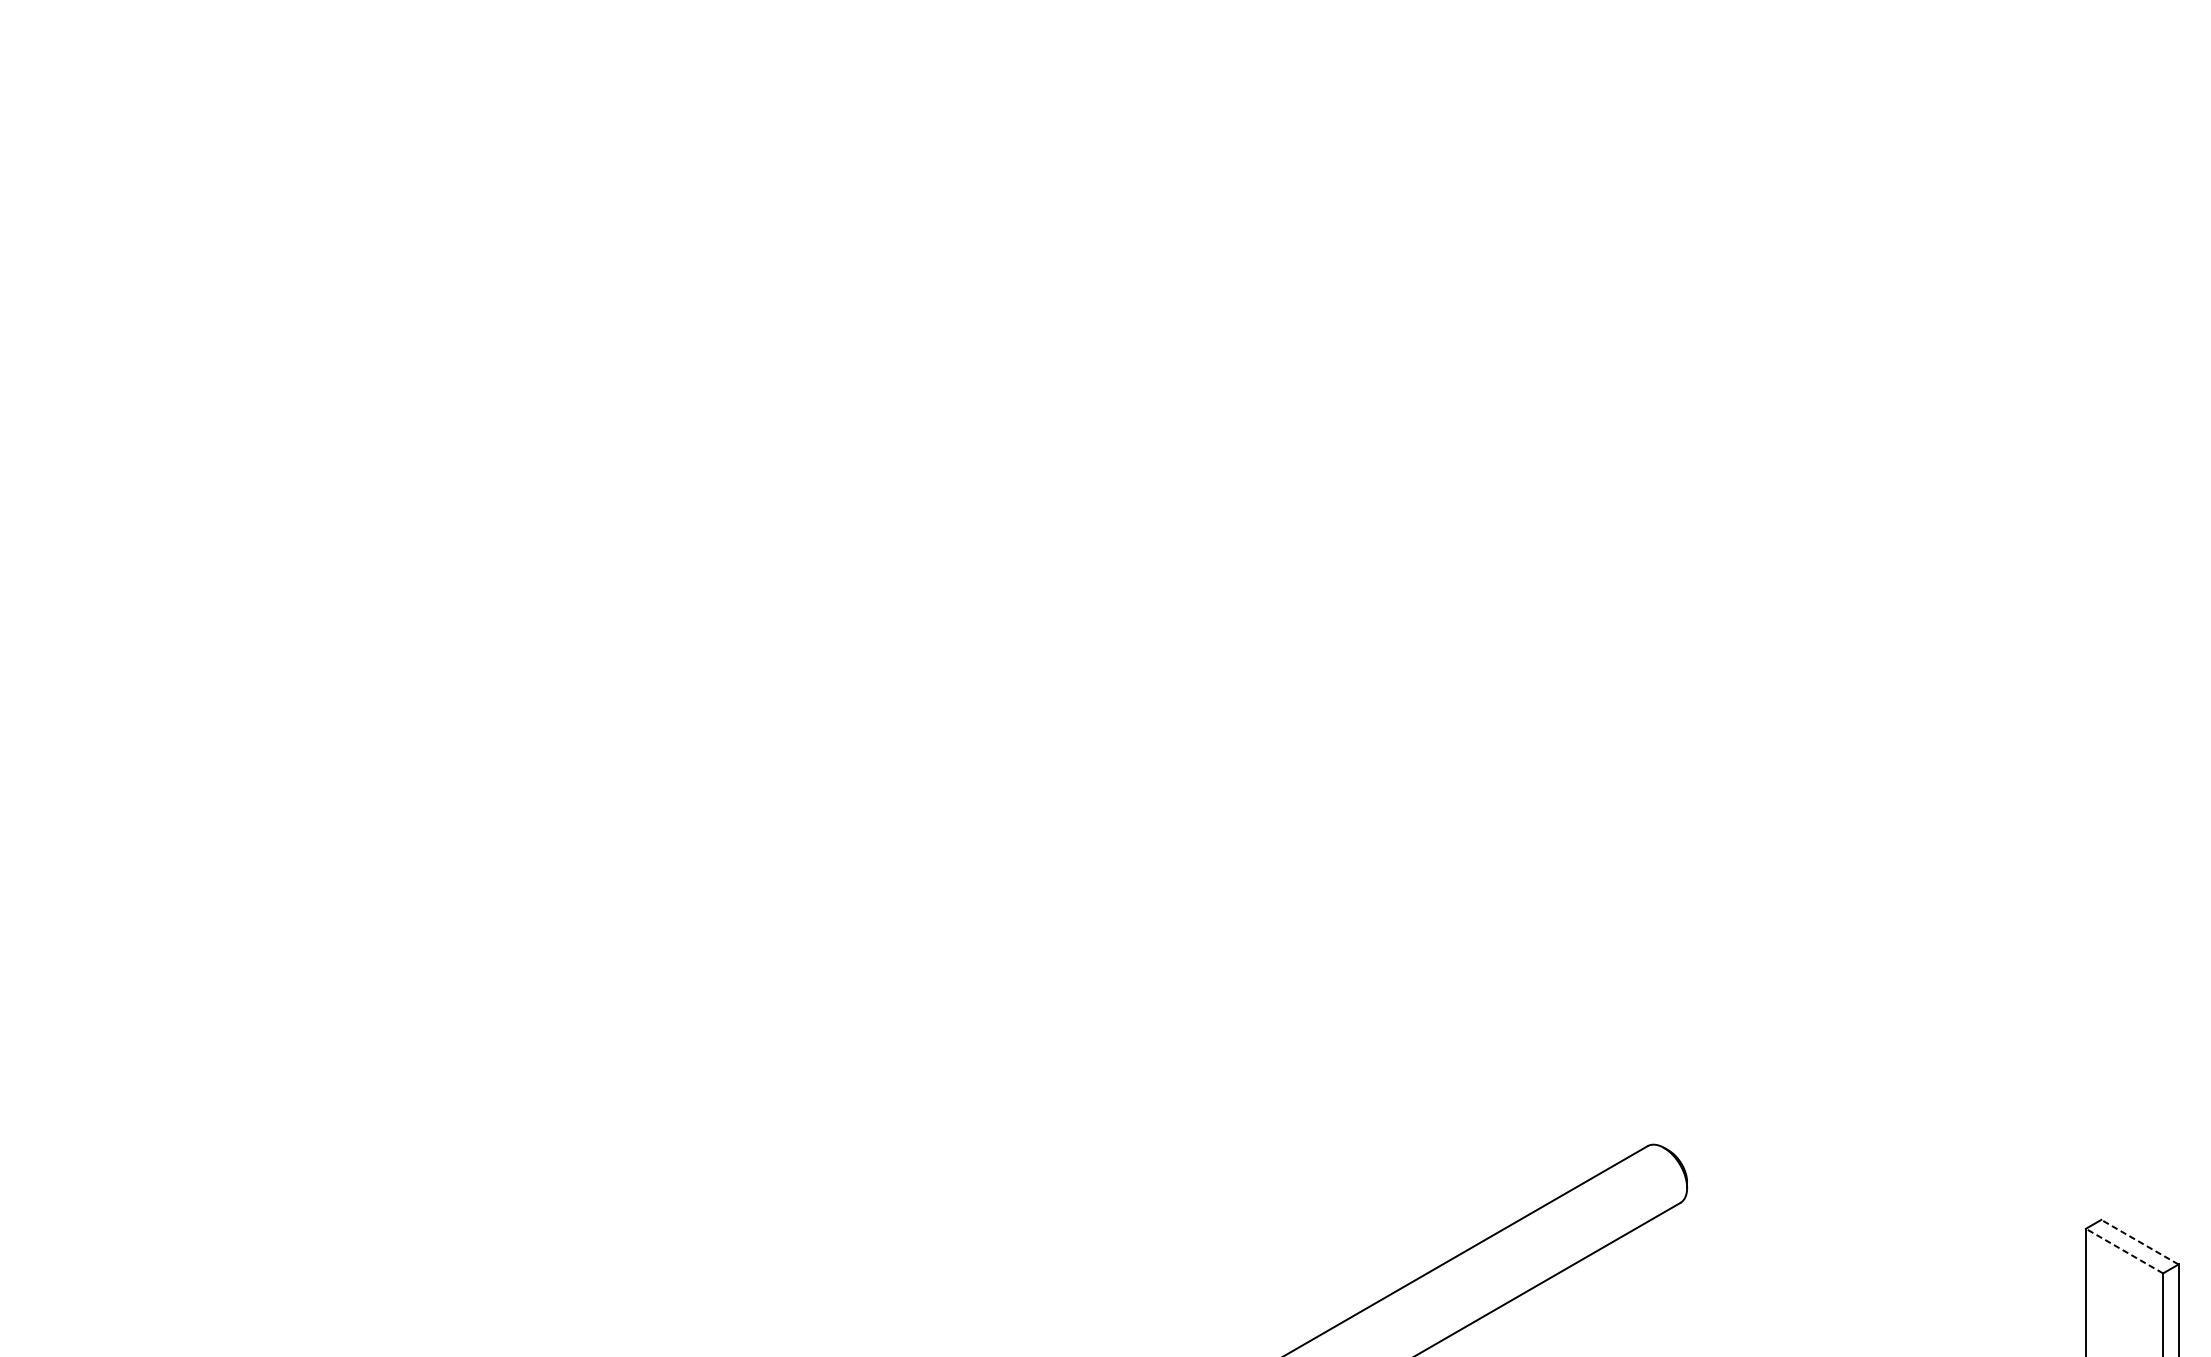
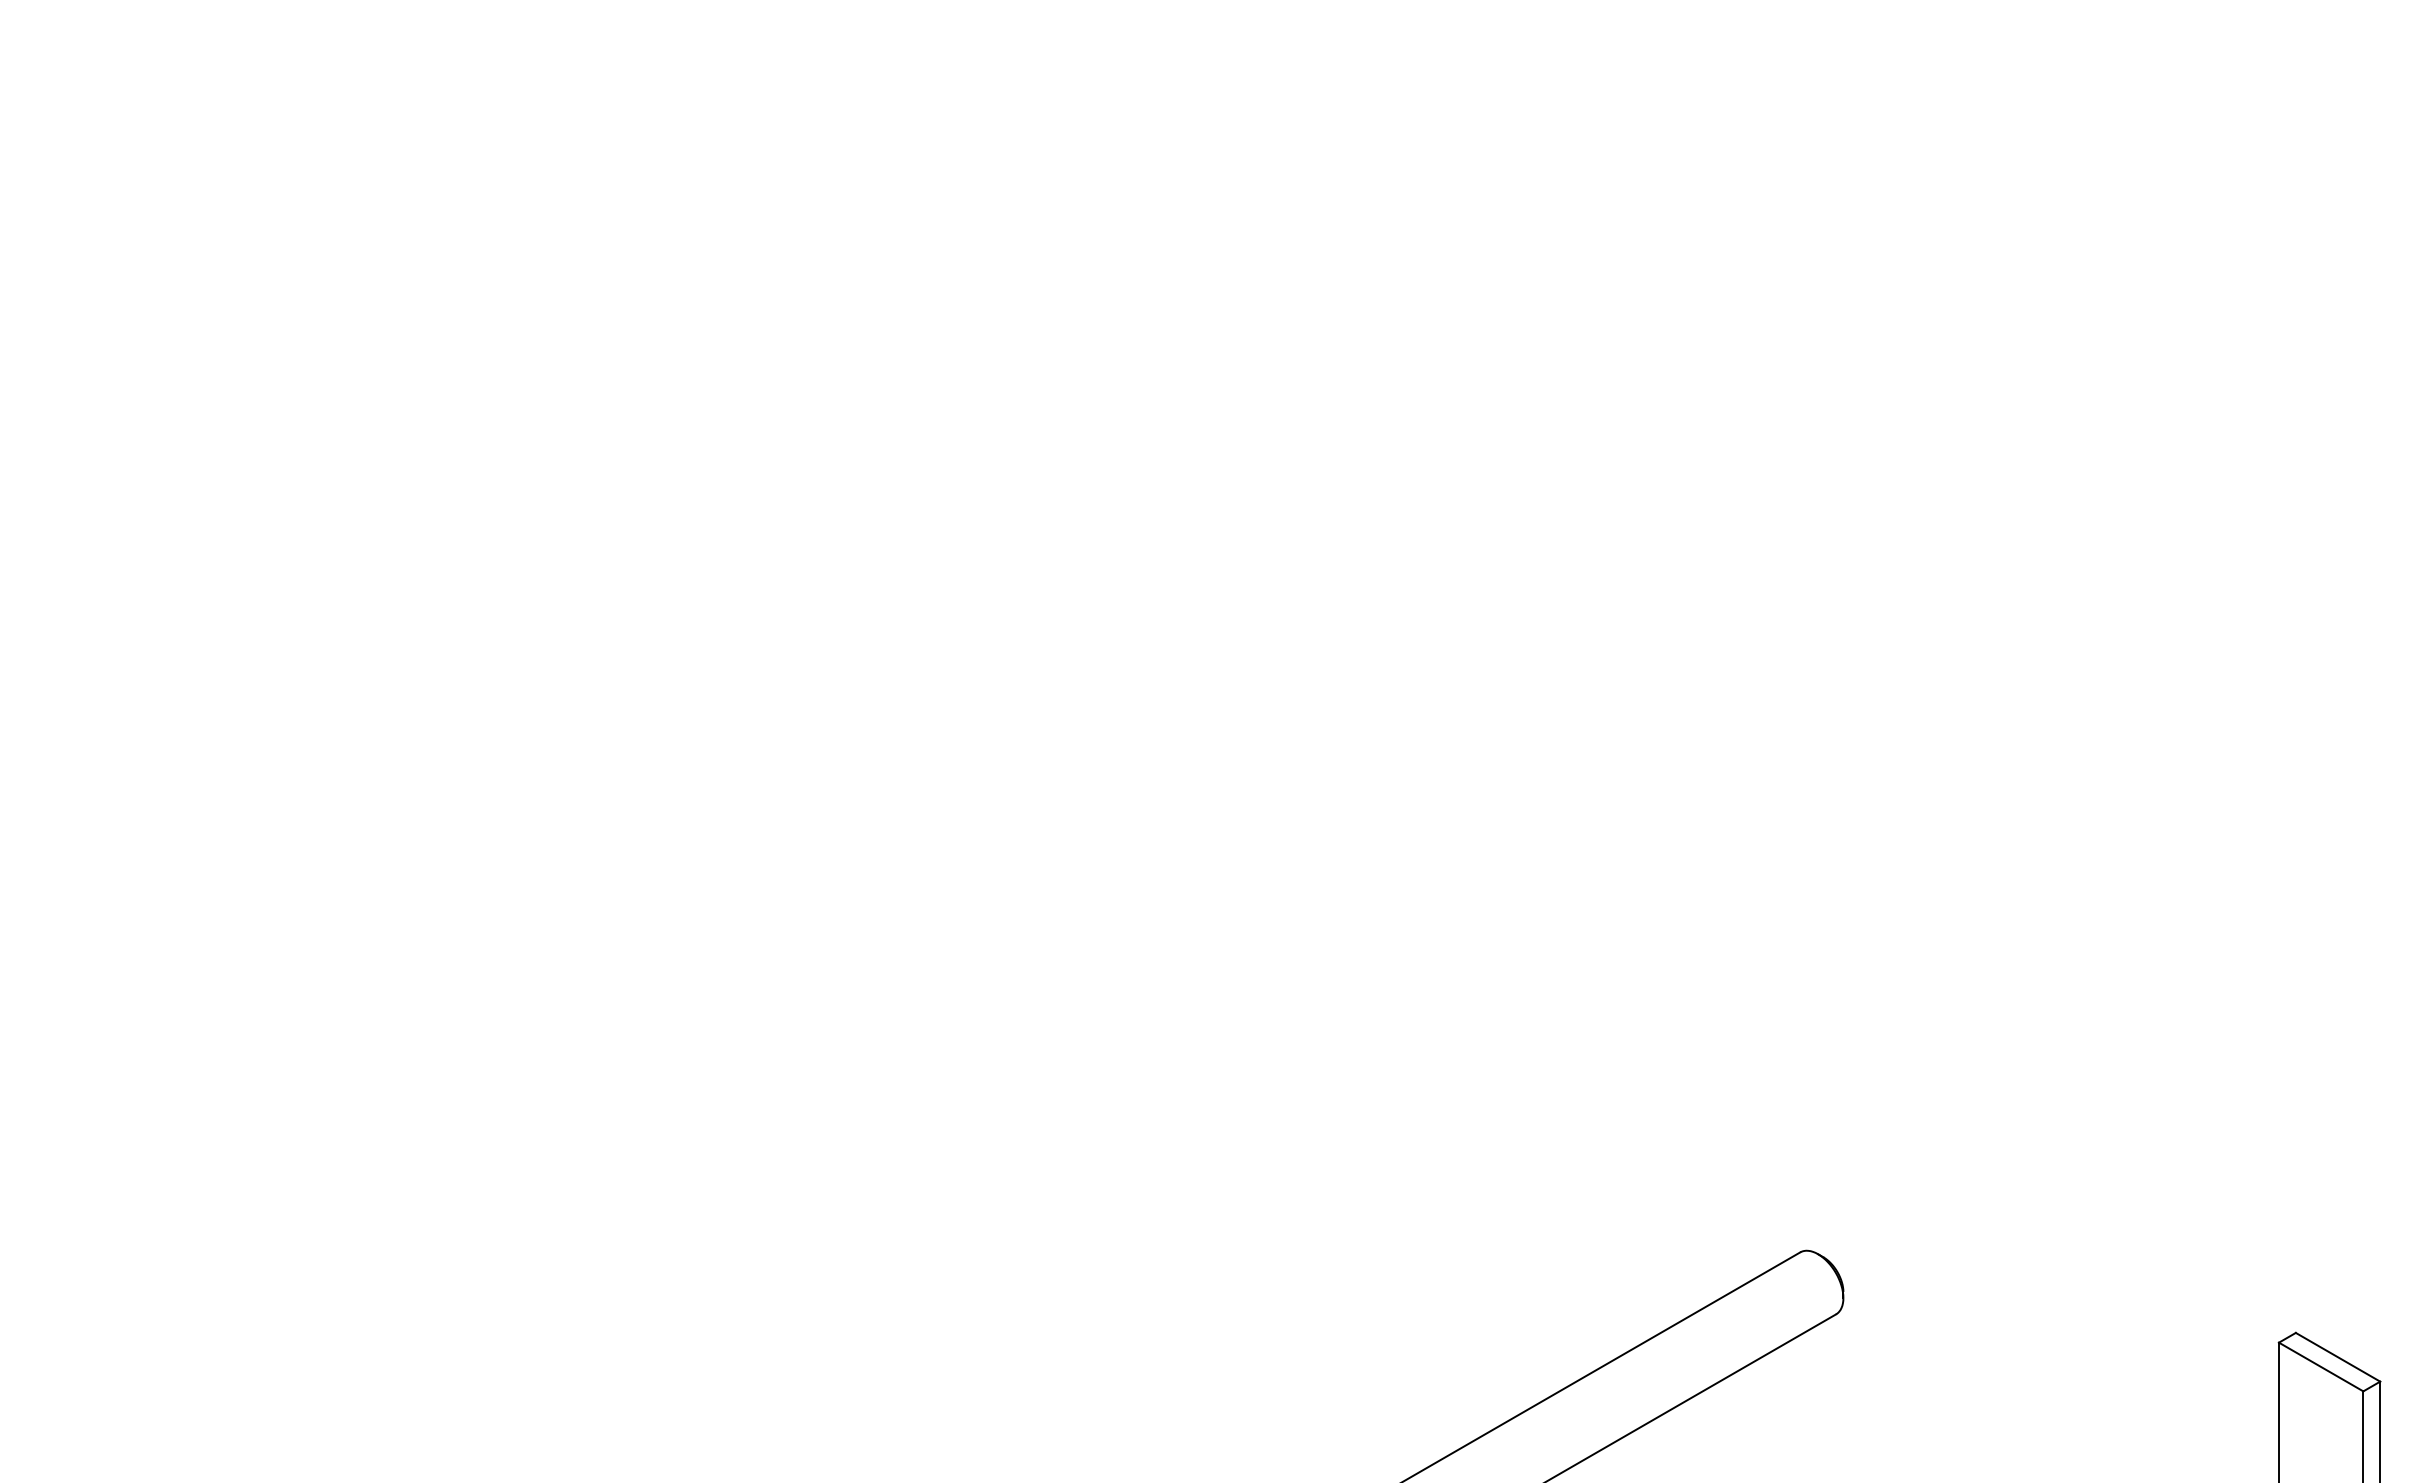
line: (2140, 1242) -> (2338, 1357), dashed -> solid
line: (2124, 1251) -> (2321, 1367), dashed -> solid

